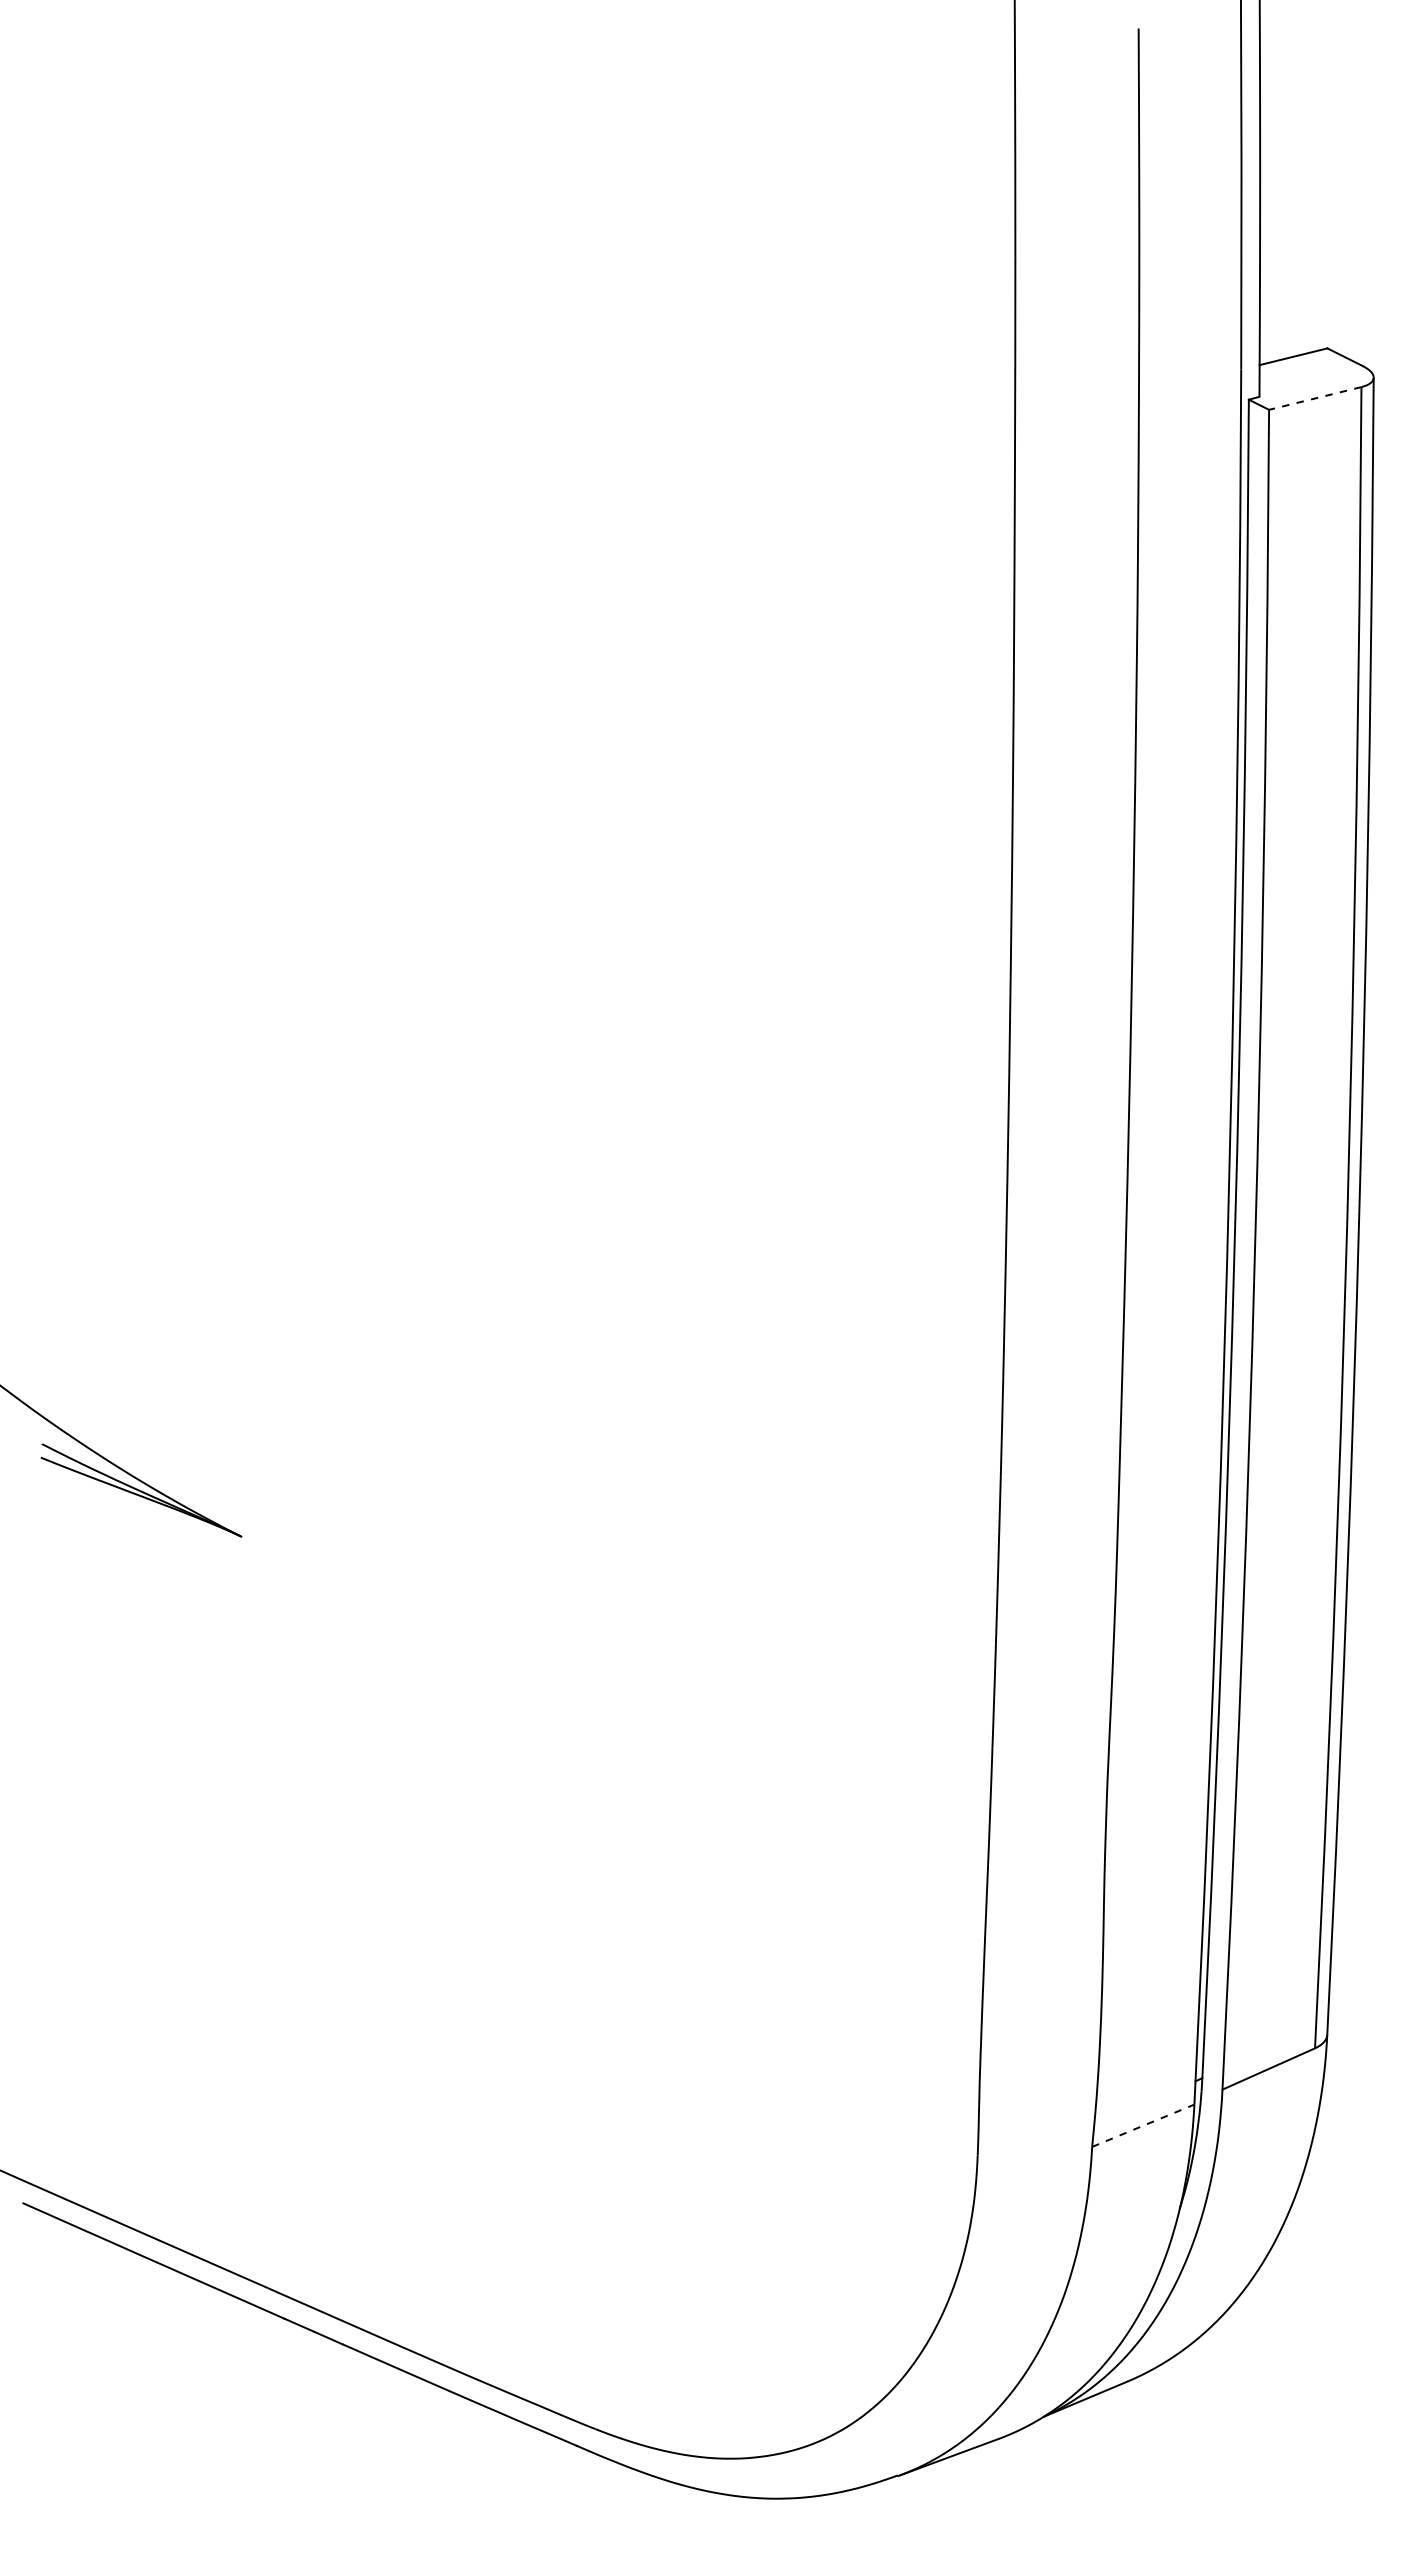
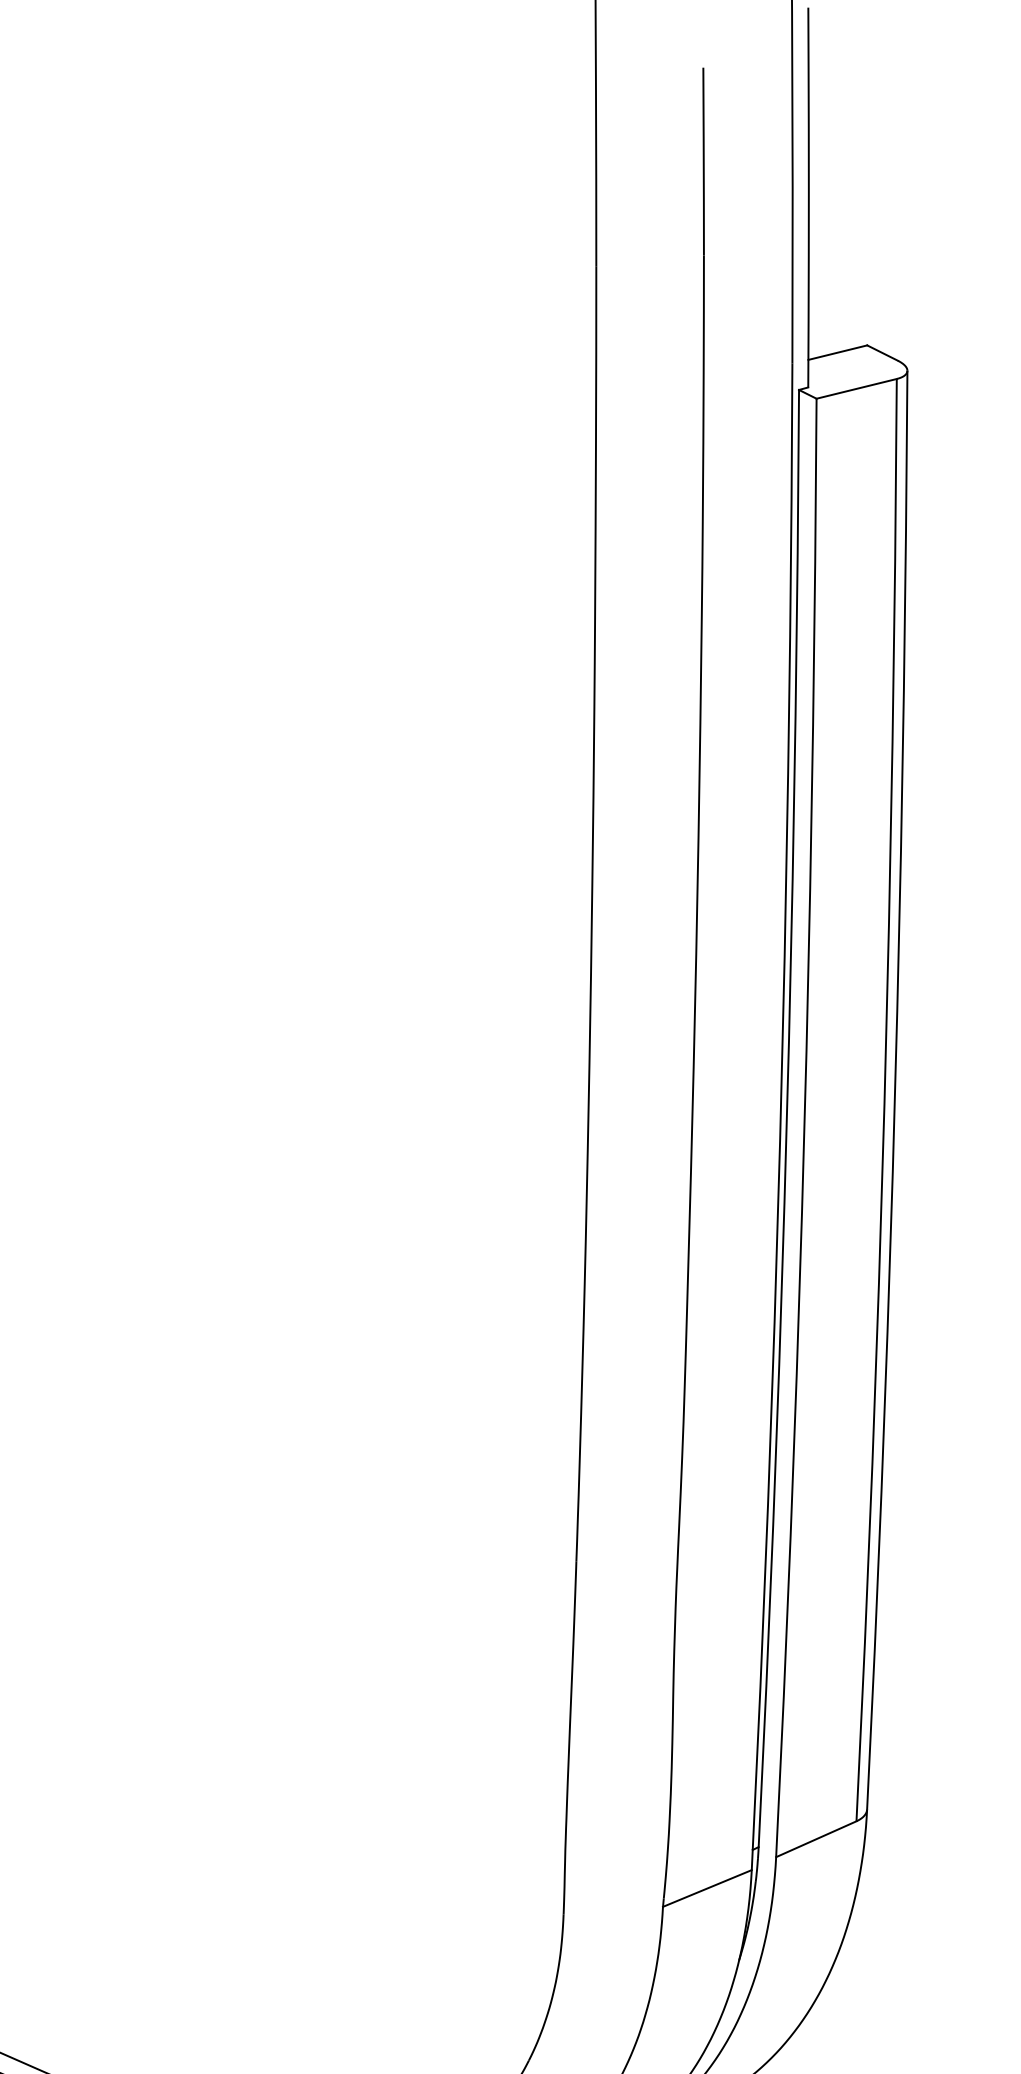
line: (1315, 398) -> (856, 388), dashed -> solid
line: (1143, 2125) -> (707, 1888), dashed -> solid

